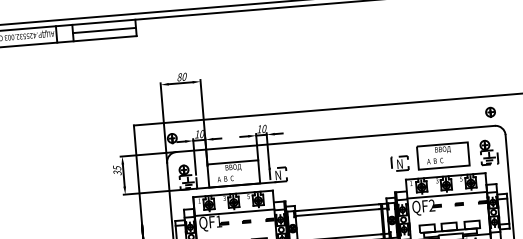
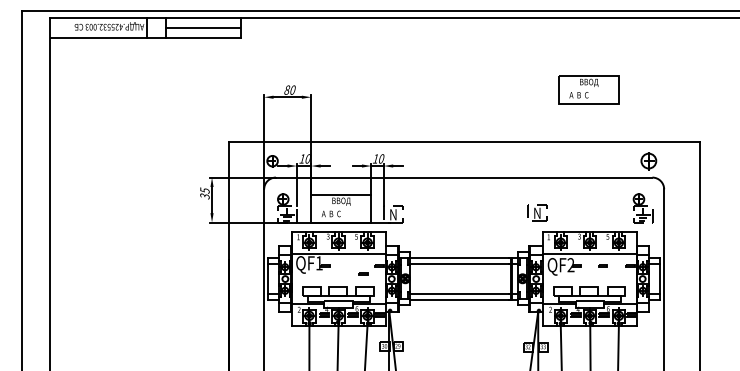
part: (490, 112) -> (648, 161), size x1.4
part: (442, 155) -> (588, 89), moved
part: (246, 221) -> (363, 273), moved

